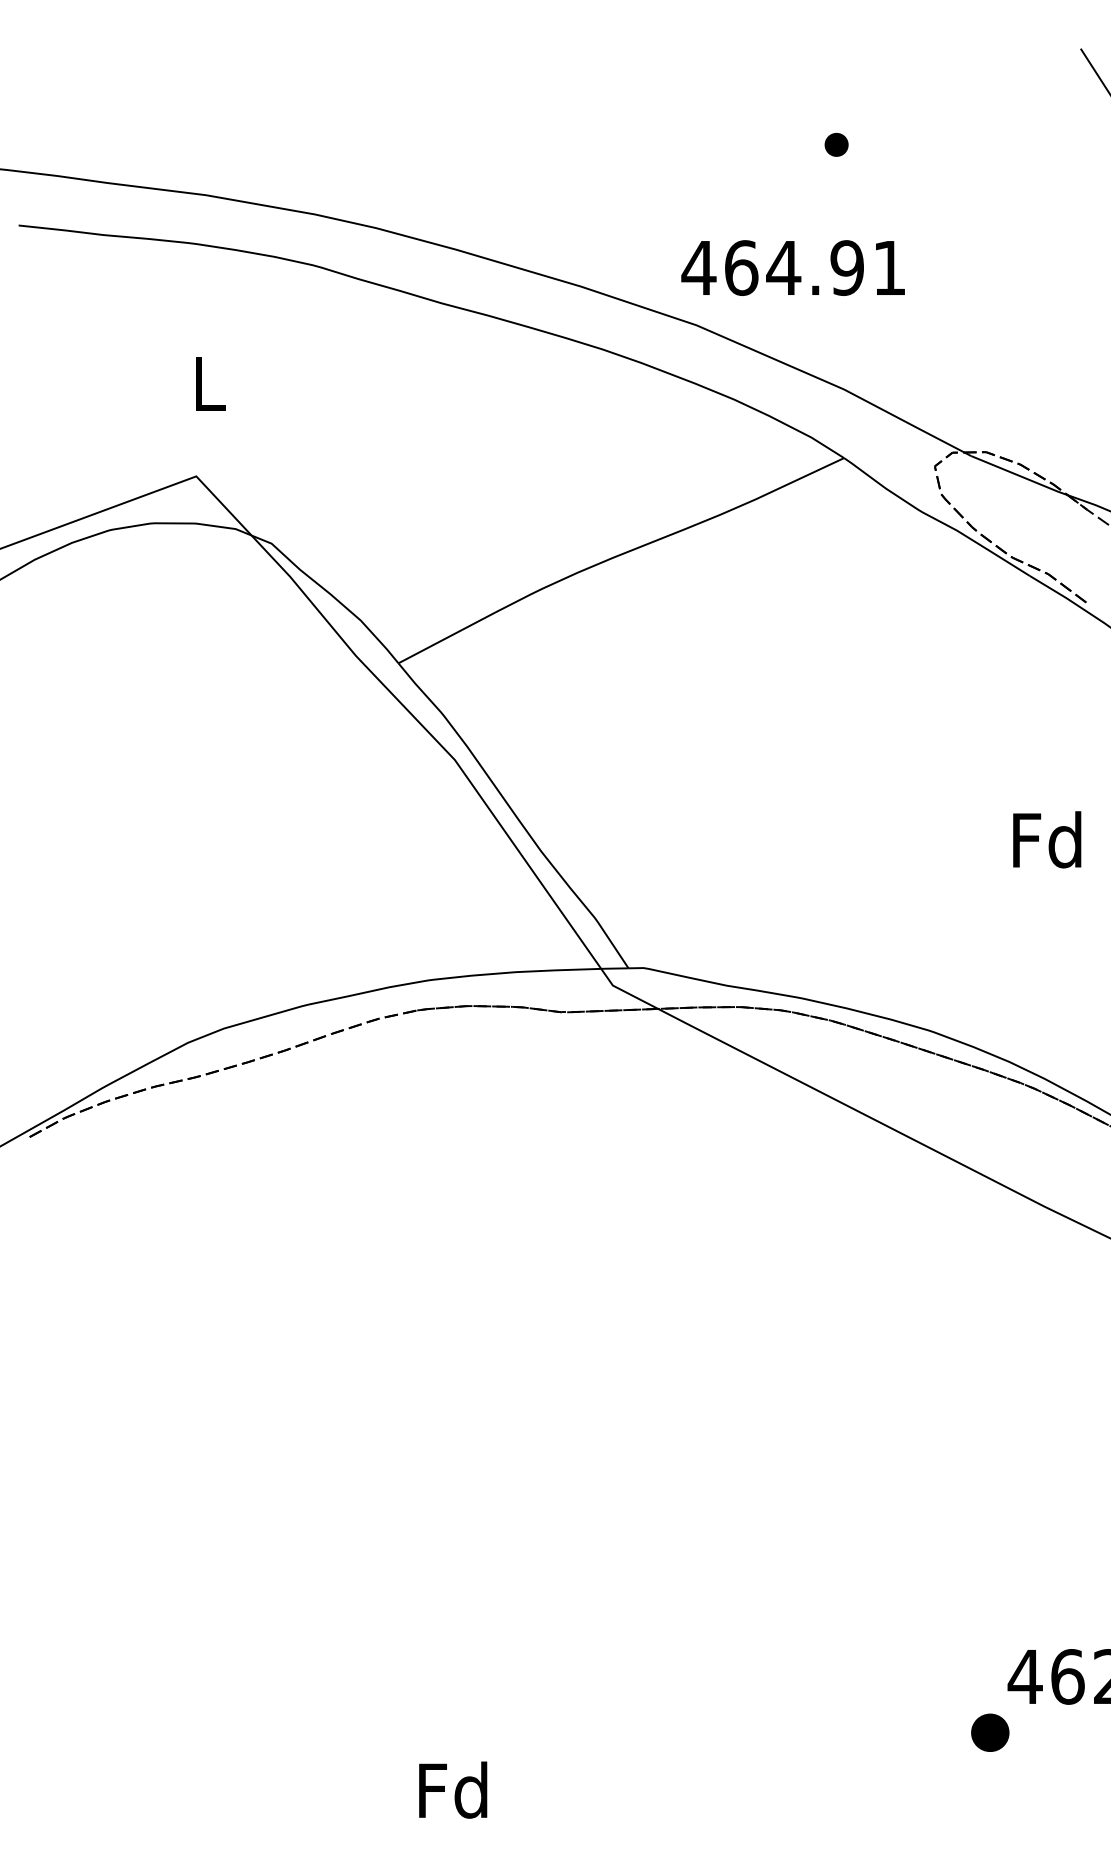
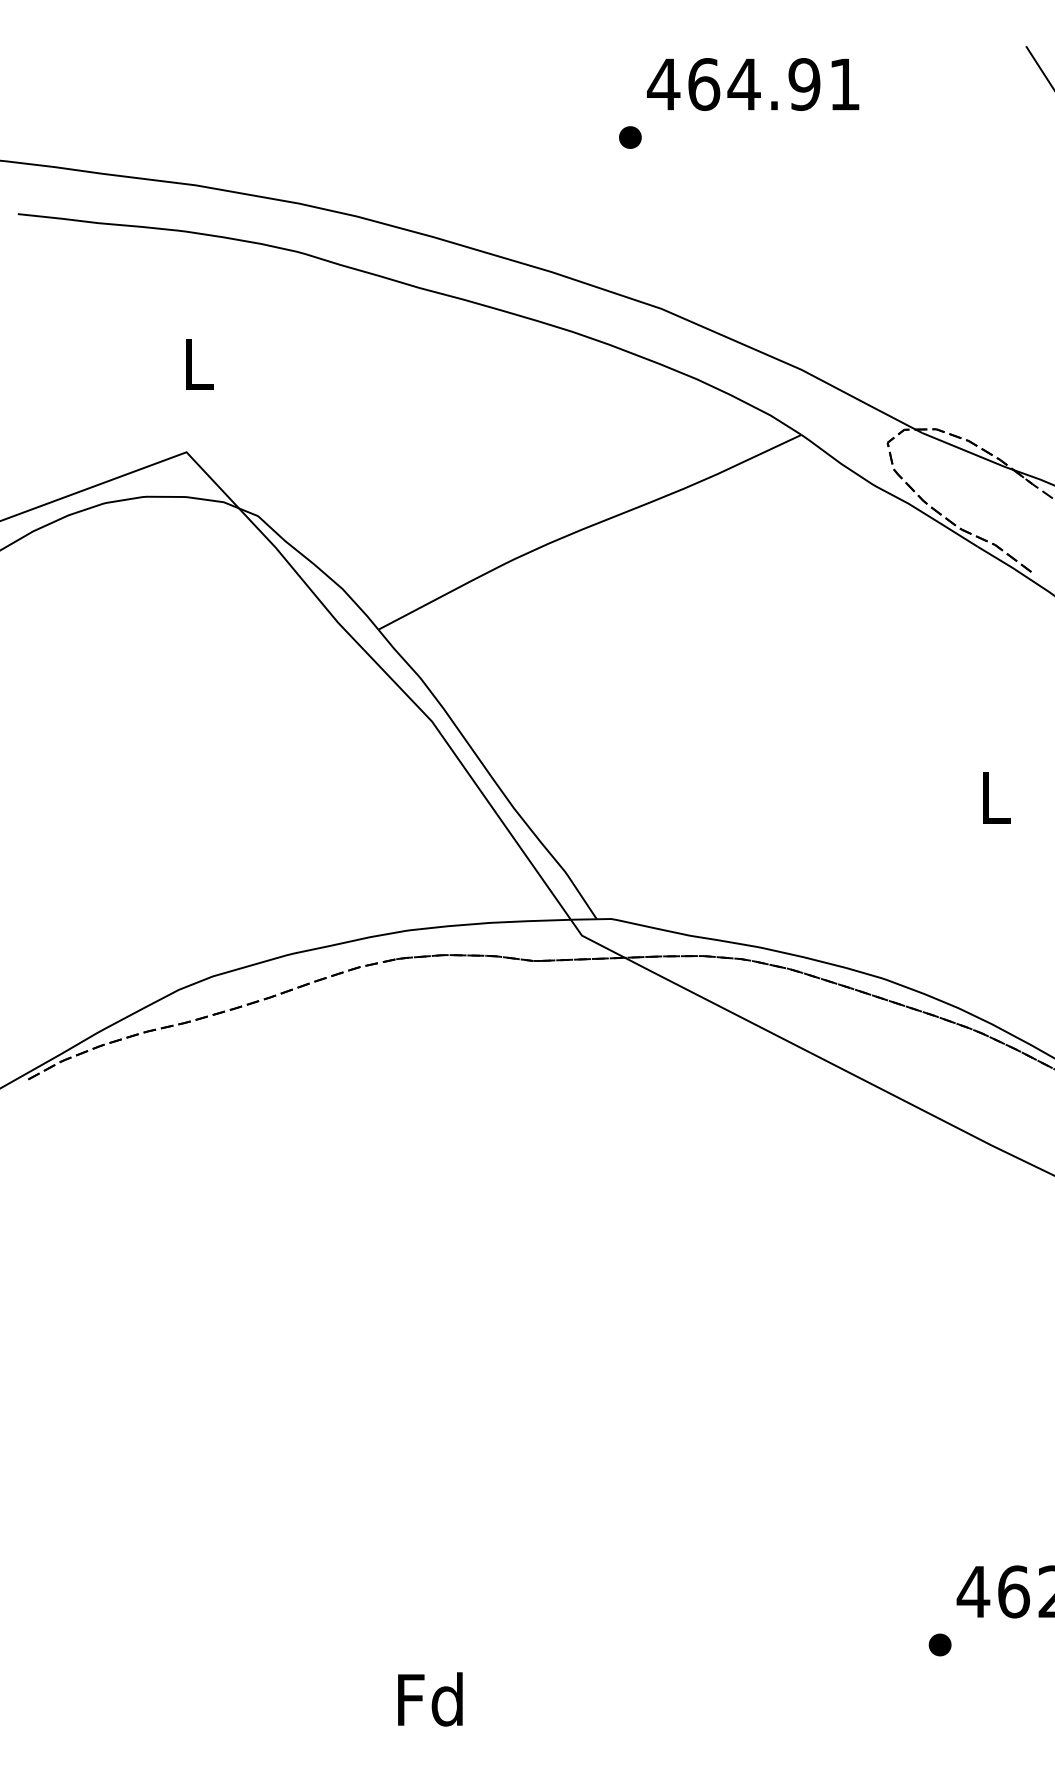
part: (836, 144) -> (630, 137), moved
text: (793, 268) -> (753, 84), moved
text: (1047, 840) -> (994, 797), Fd -> L
part: (989, 1732) -> (939, 1644), size x0.62

